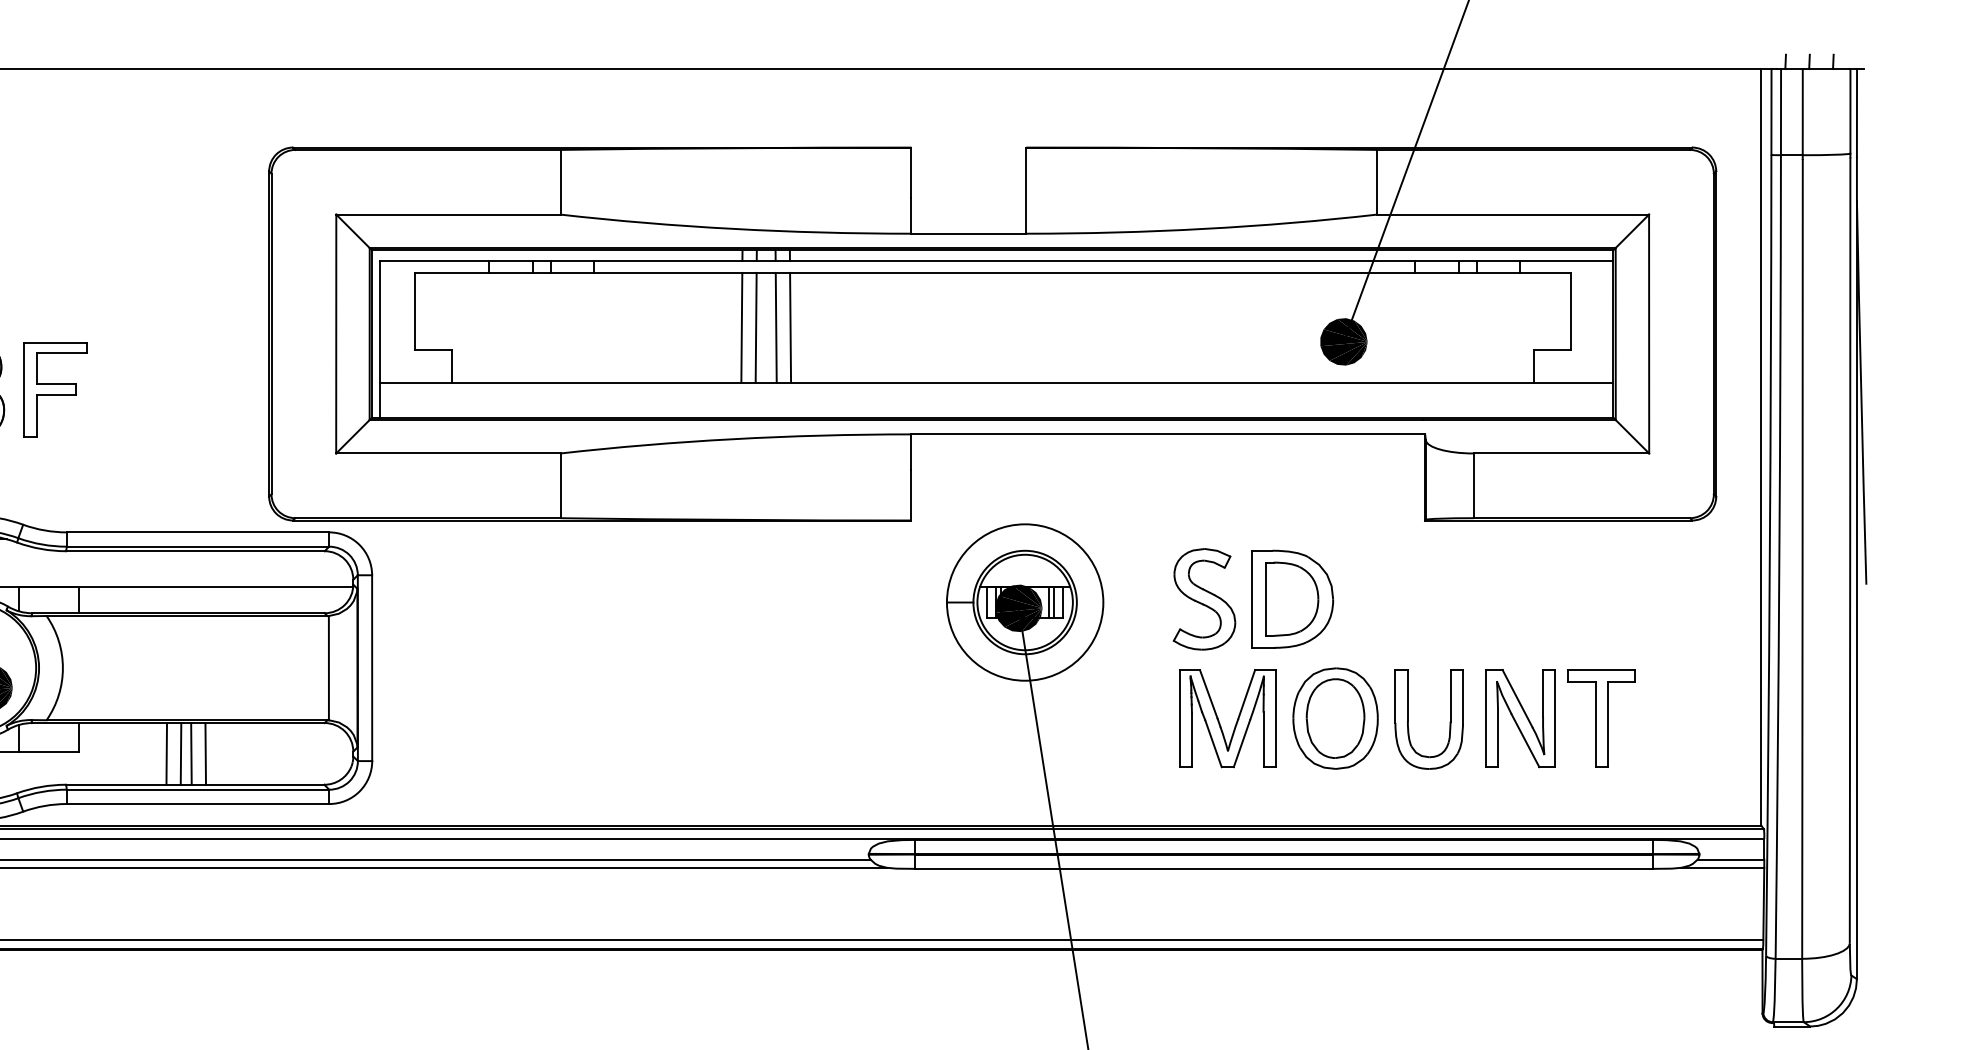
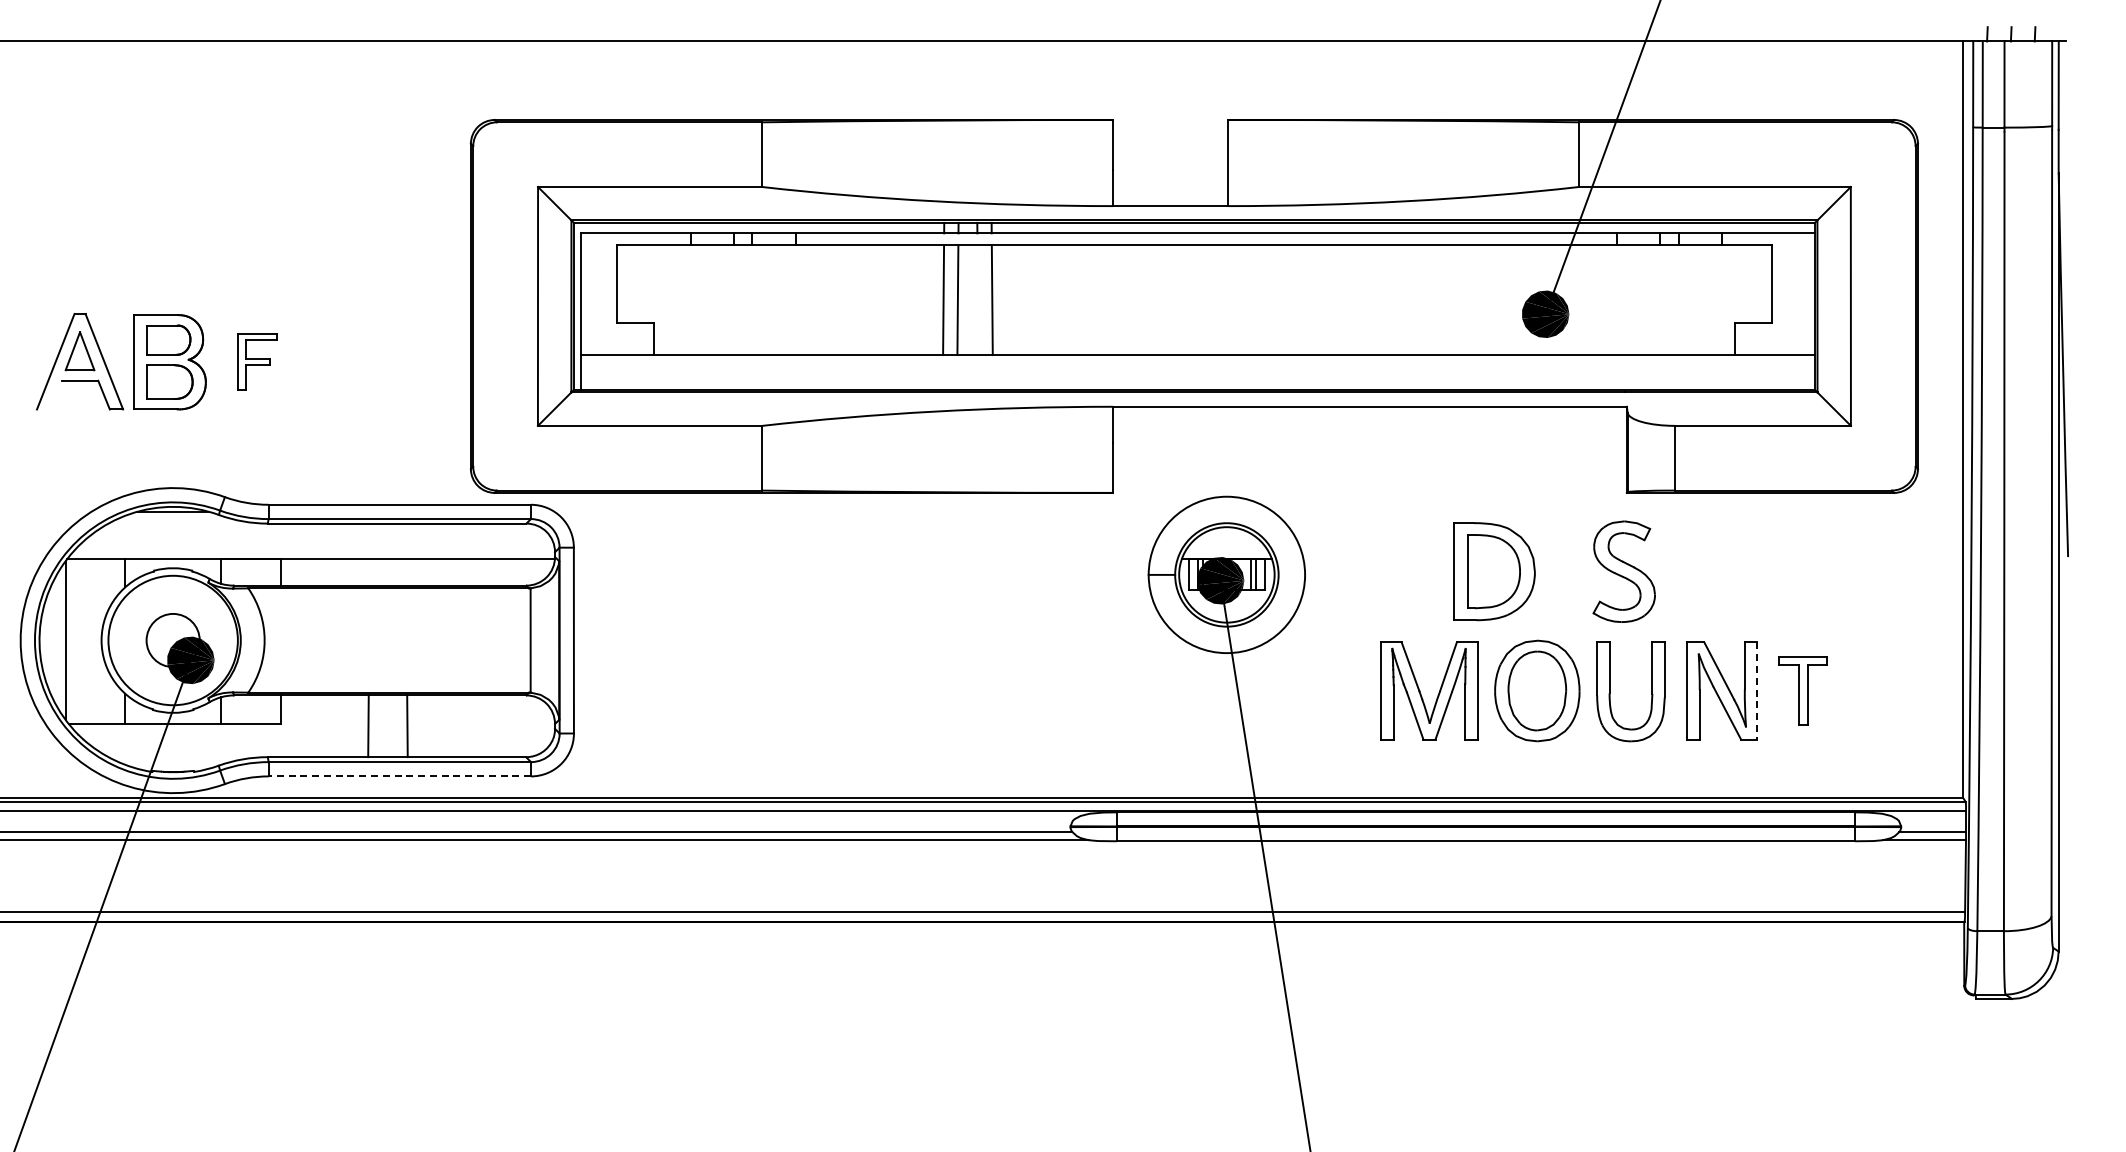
line: (775, 328) -> (977, 300), removed
part: (55, 389) -> (257, 361), size x0.6
part: (1203, 599) -> (1623, 571), moved
part: (1600, 718) -> (1802, 690), size x0.7
line: (1555, 719) -> (1757, 691), solid -> dashed
line: (180, 754) -> (382, 726), removed
line: (190, 754) -> (392, 726), removed
line: (197, 804) -> (399, 776), solid -> dashed

